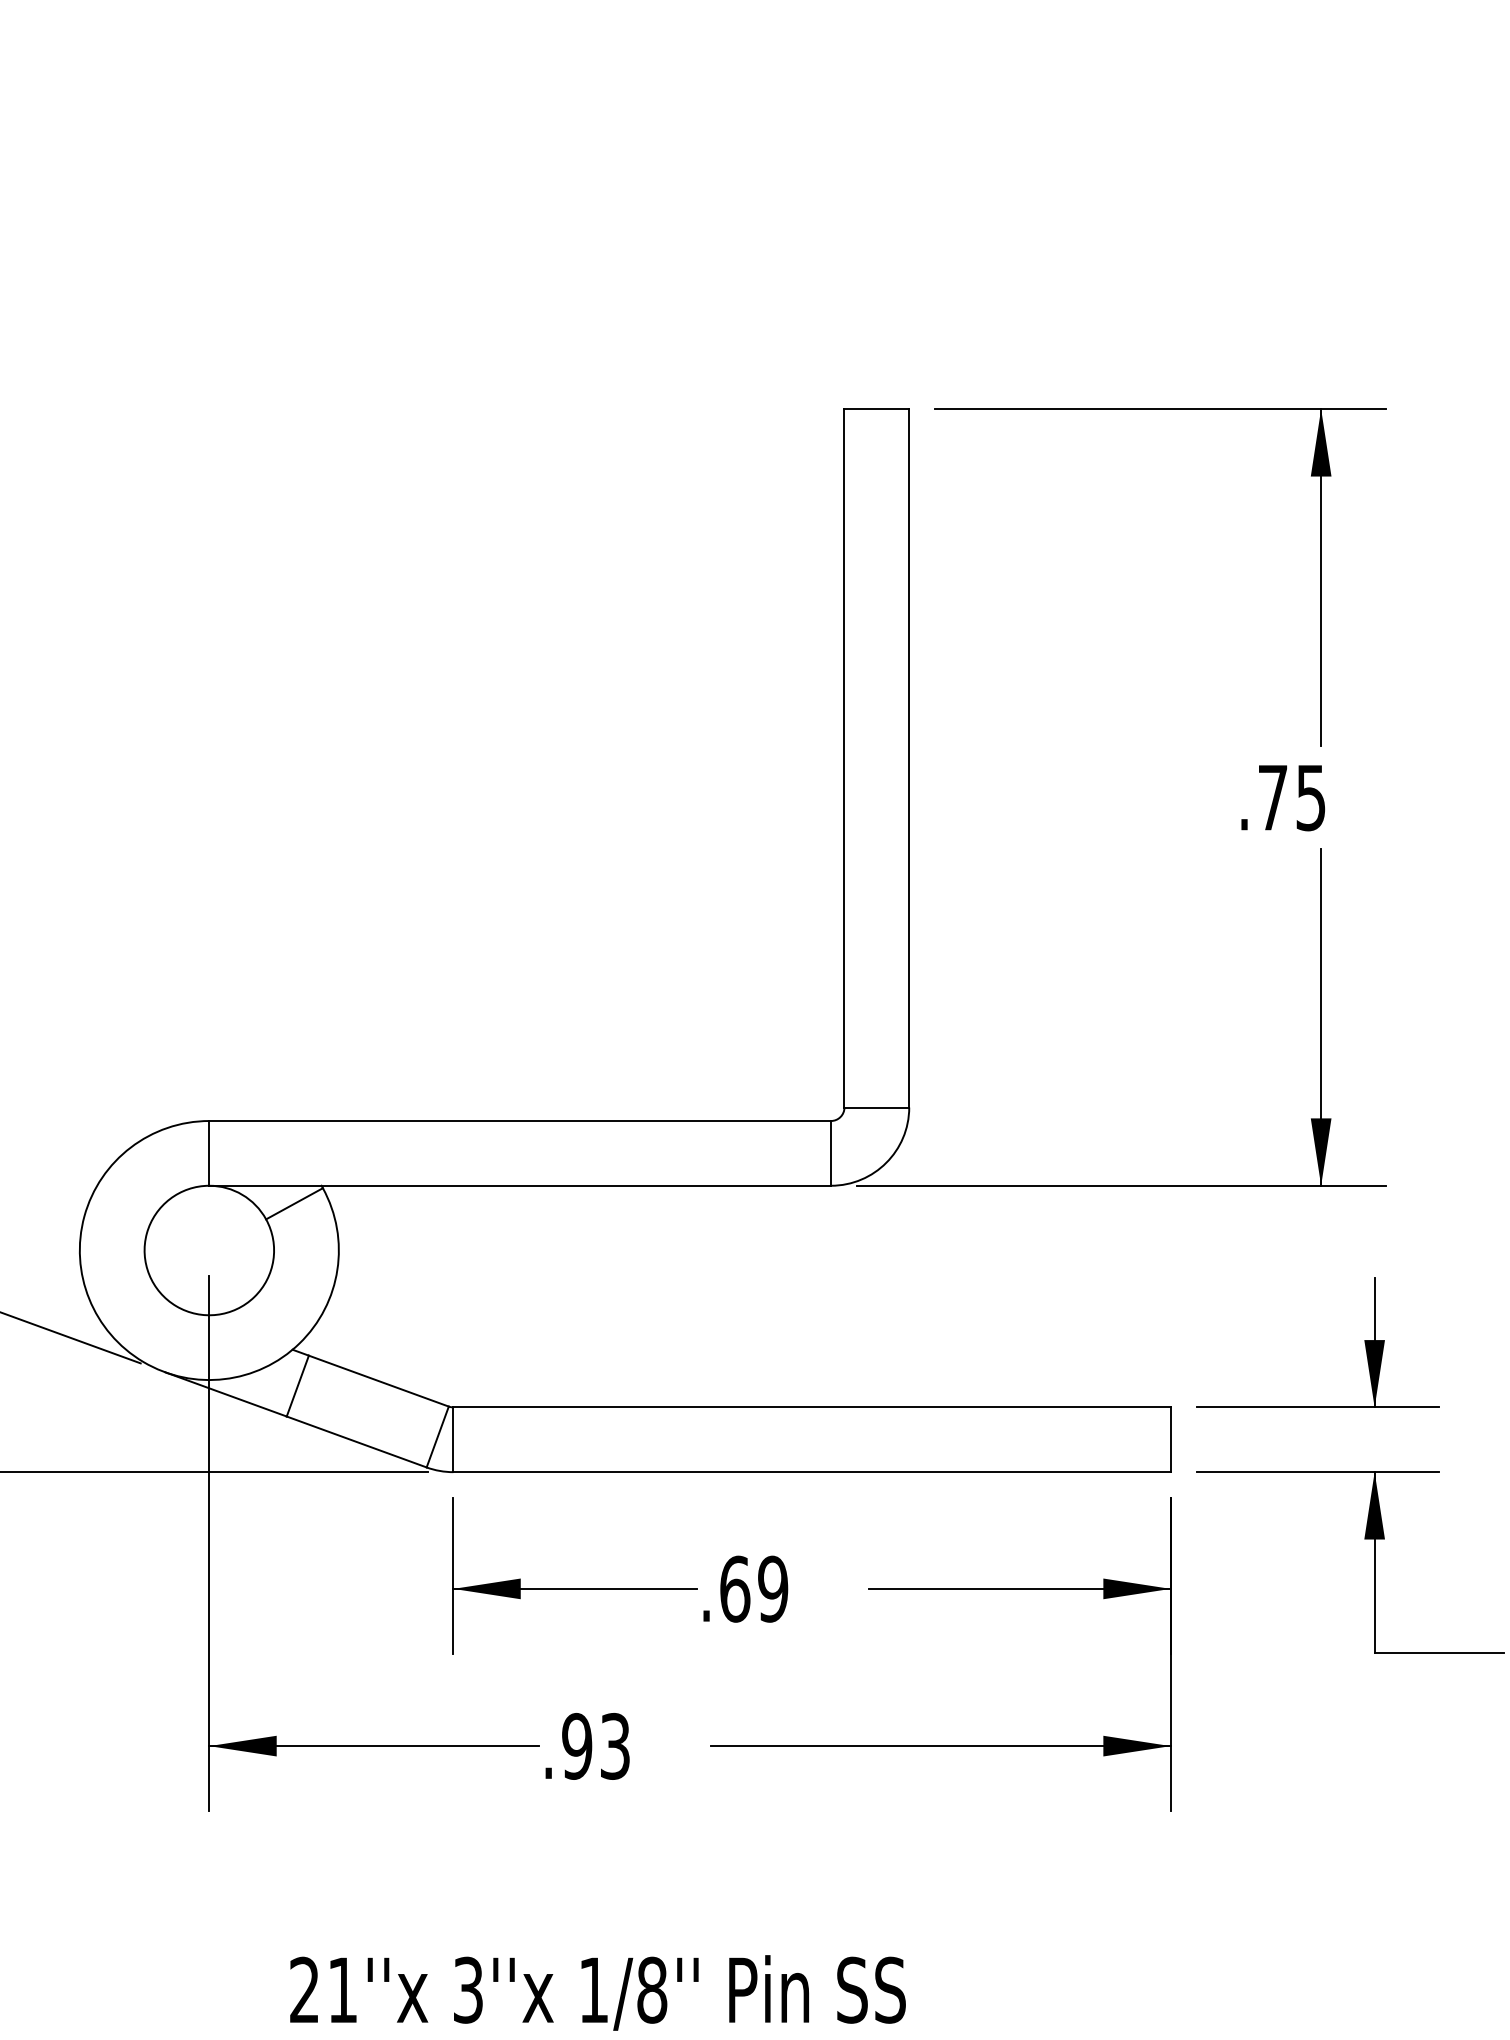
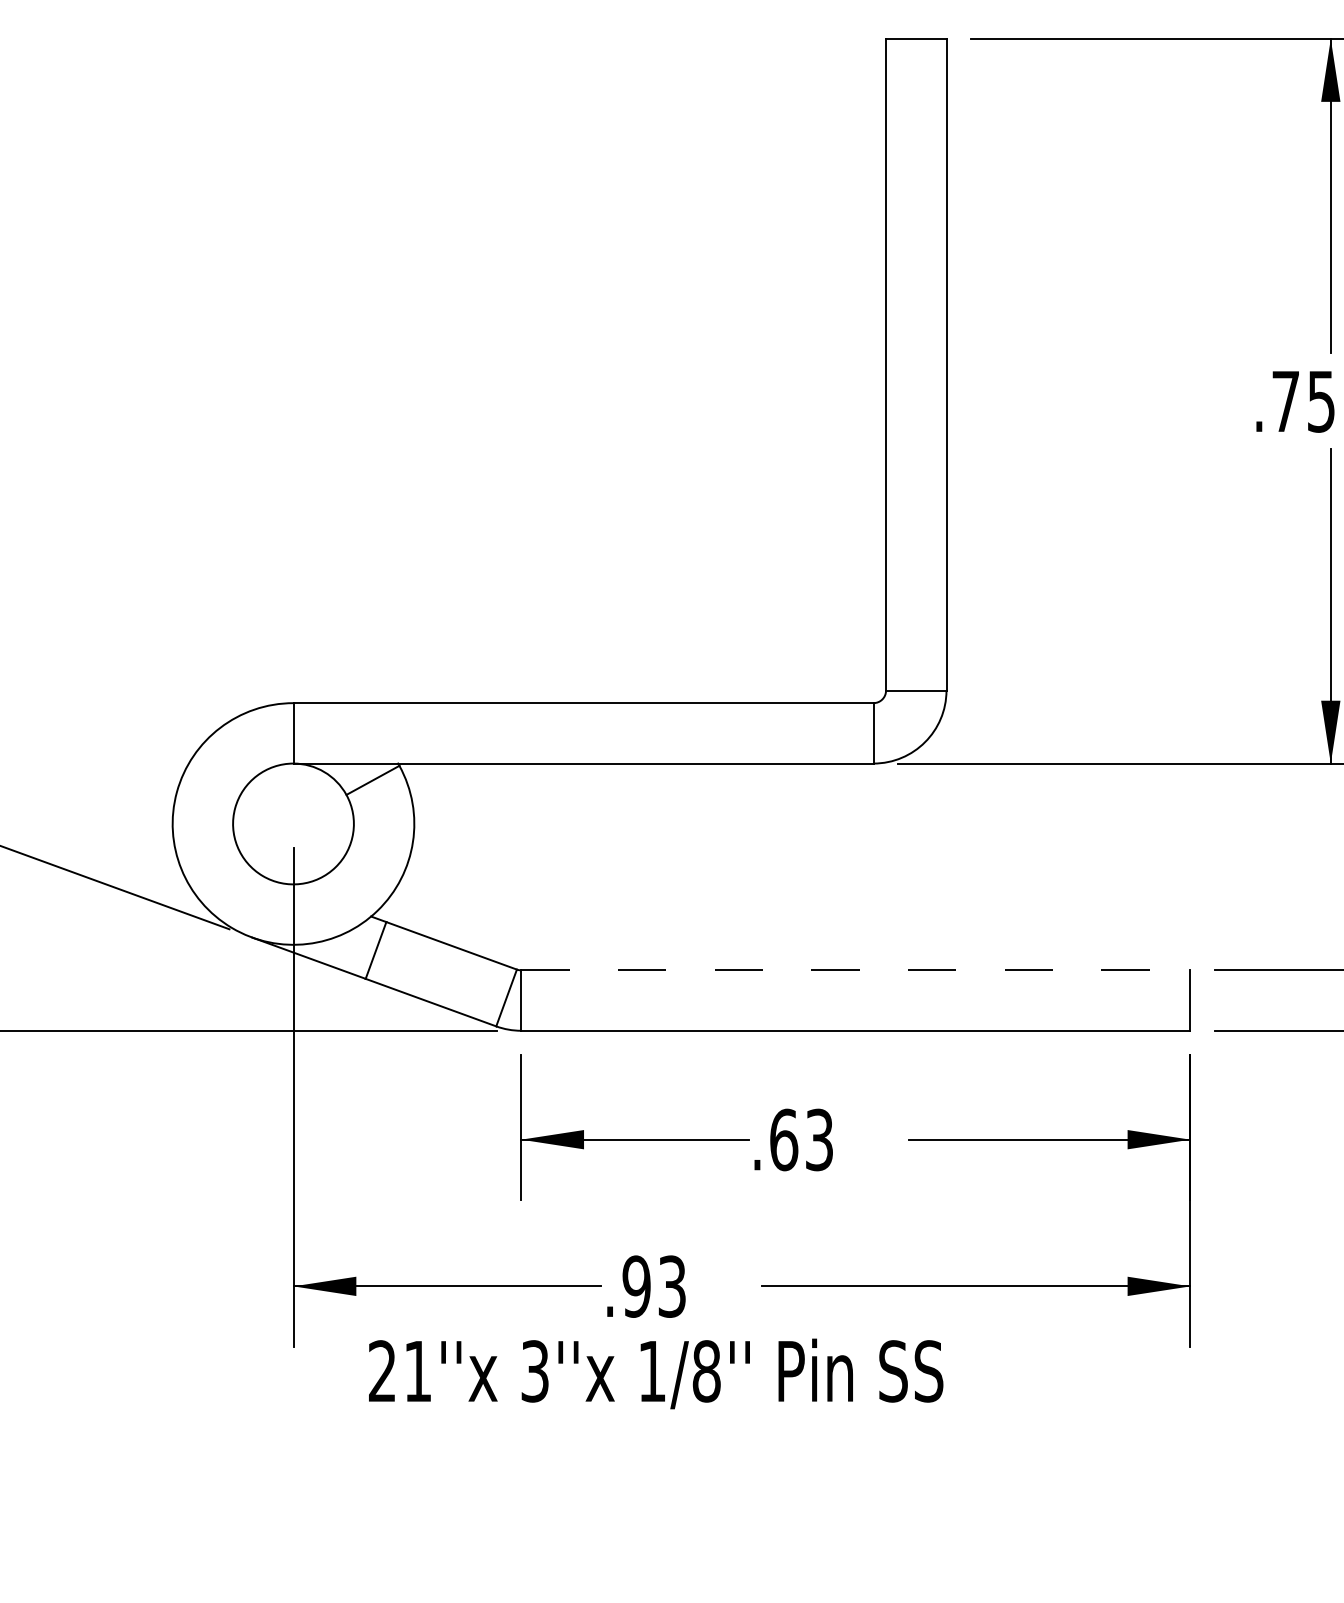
line: (812, 1407) -> (856, 970), solid -> dashed
text: (773, 1588) -> (819, 1139), .69 -> .63
text: (597, 1992) -> (655, 1373), moved

